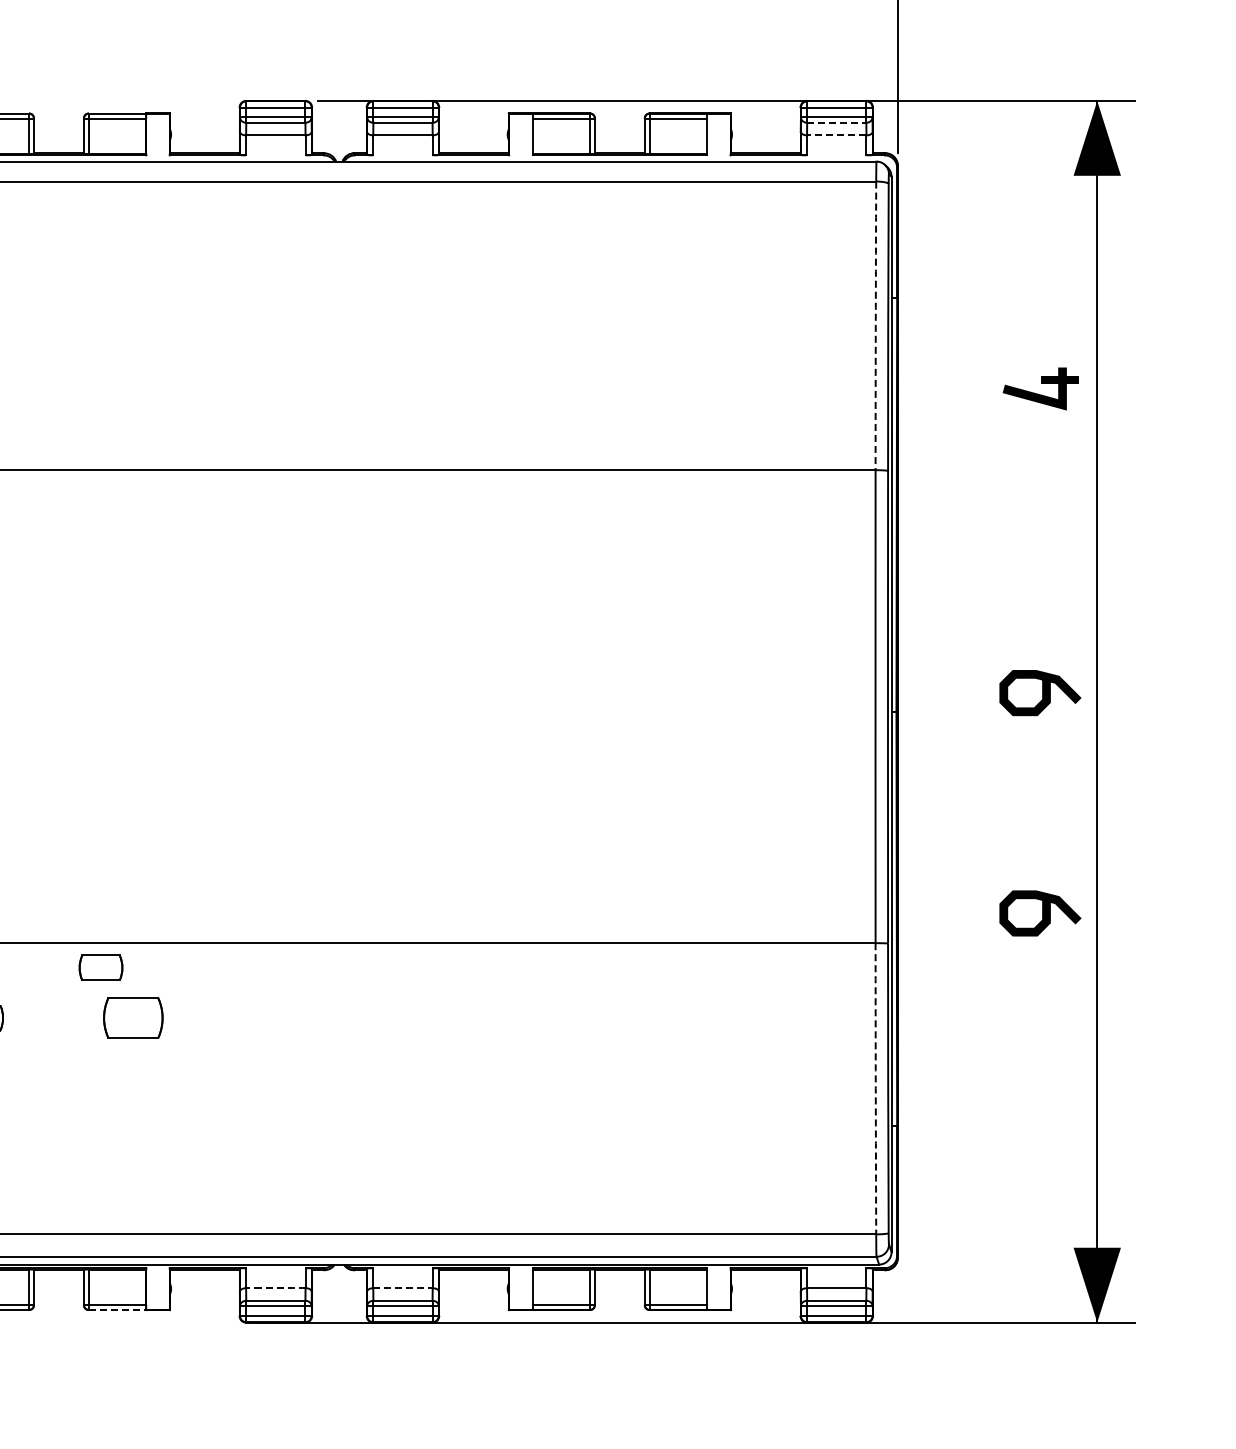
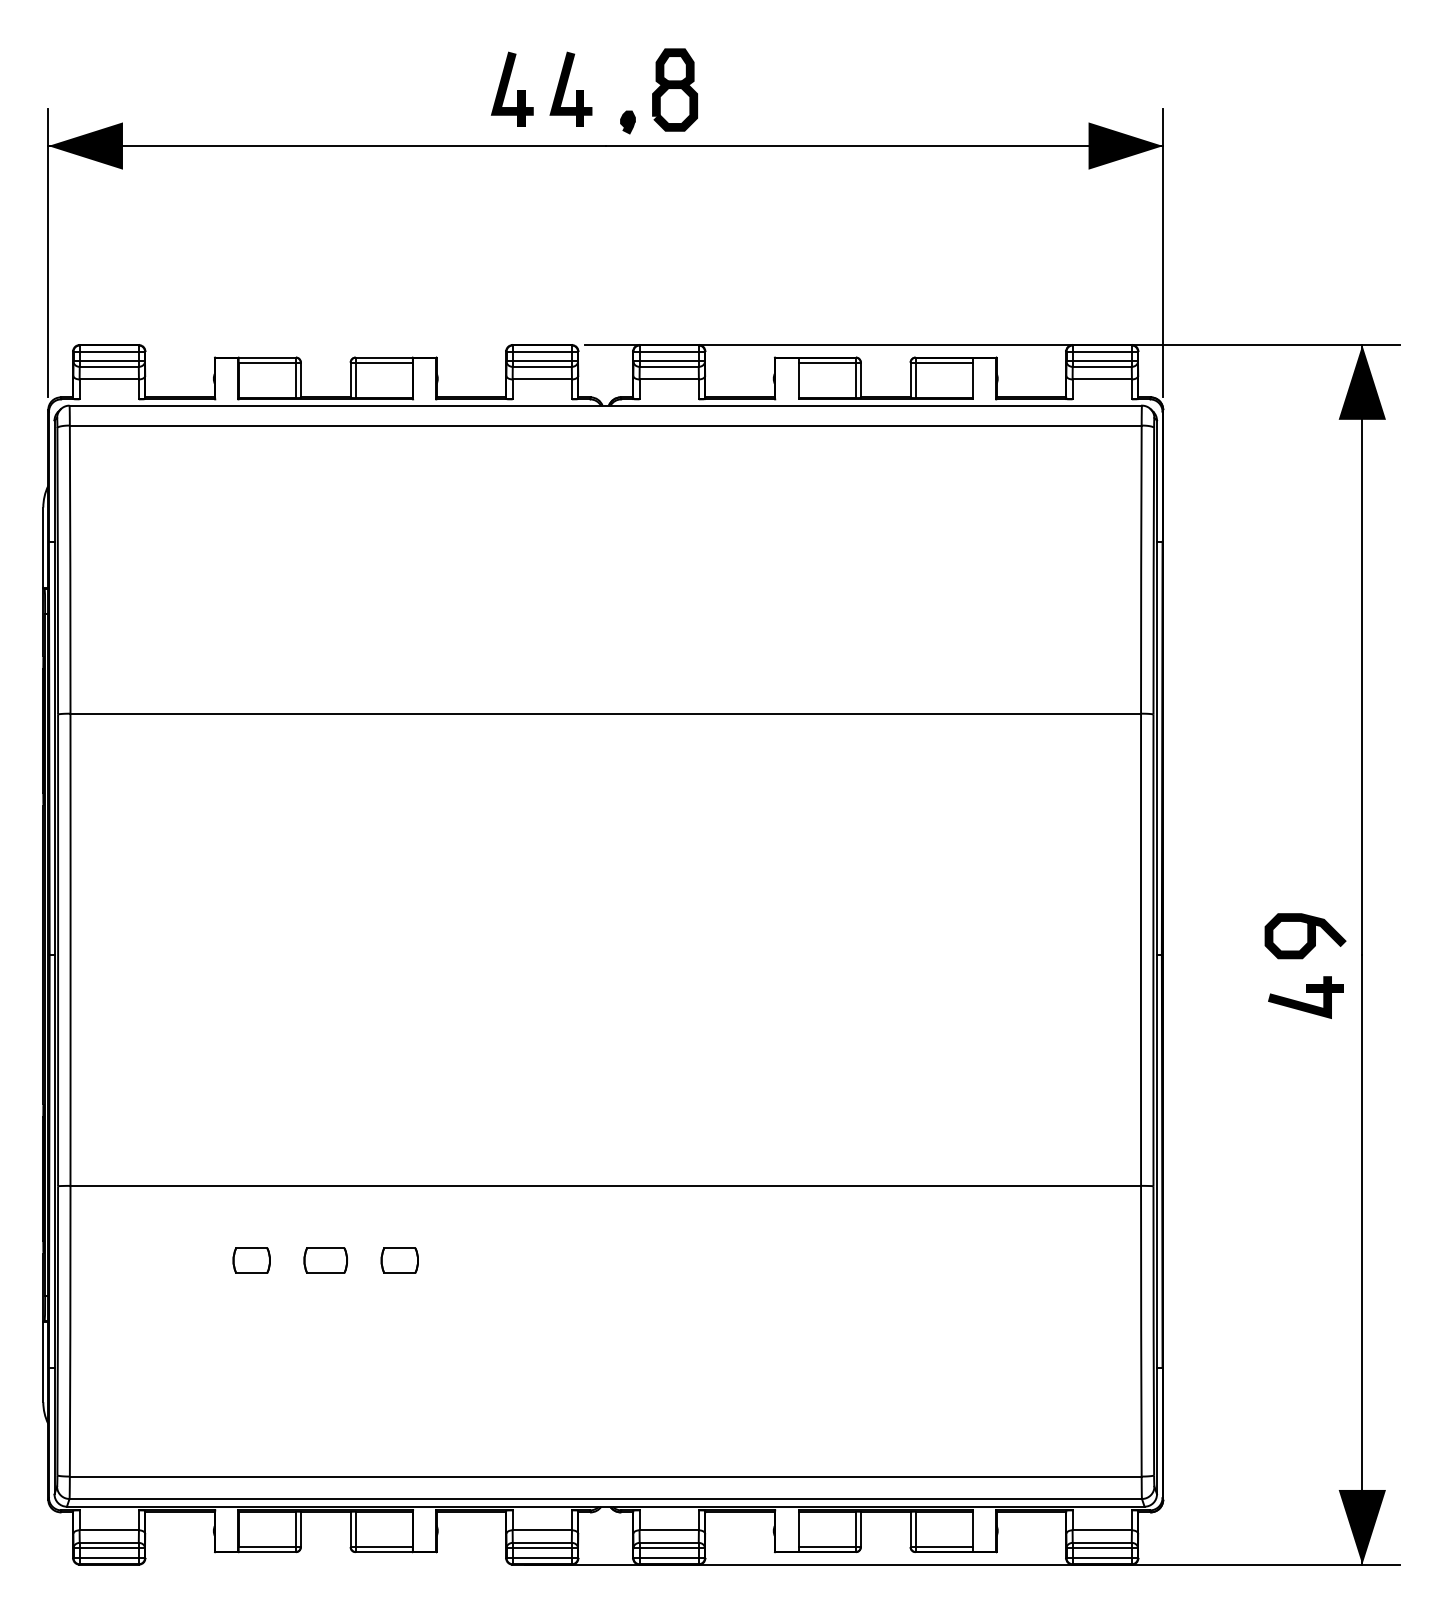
line: (836, 122) -> (1102, 366), dashed -> solid
line: (836, 135) -> (1102, 379), dashed -> solid
arc: (876, 325) -> (1141, 569), dashed -> solid
part: (1040, 388) -> (1305, 997), moved
curve: (1042, 913) -> (1307, 1156), removed
part: (100, 967) -> (325, 1260), moved
part: (132, 1017) -> (399, 1260), size x0.62
arc: (876, 1089) -> (1141, 1331), dashed -> solid
line: (276, 1288) -> (542, 1530), dashed -> solid
line: (403, 1288) -> (669, 1530), dashed -> solid
line: (117, 1310) -> (384, 1552), dashed -> solid

